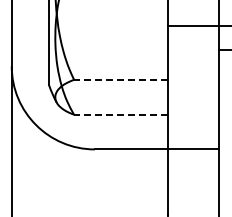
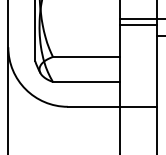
line: (193, 35) -> (138, 25), added
line: (120, 79) -> (86, 56), dashed -> solid
line: (120, 114) -> (86, 81), dashed -> solid

